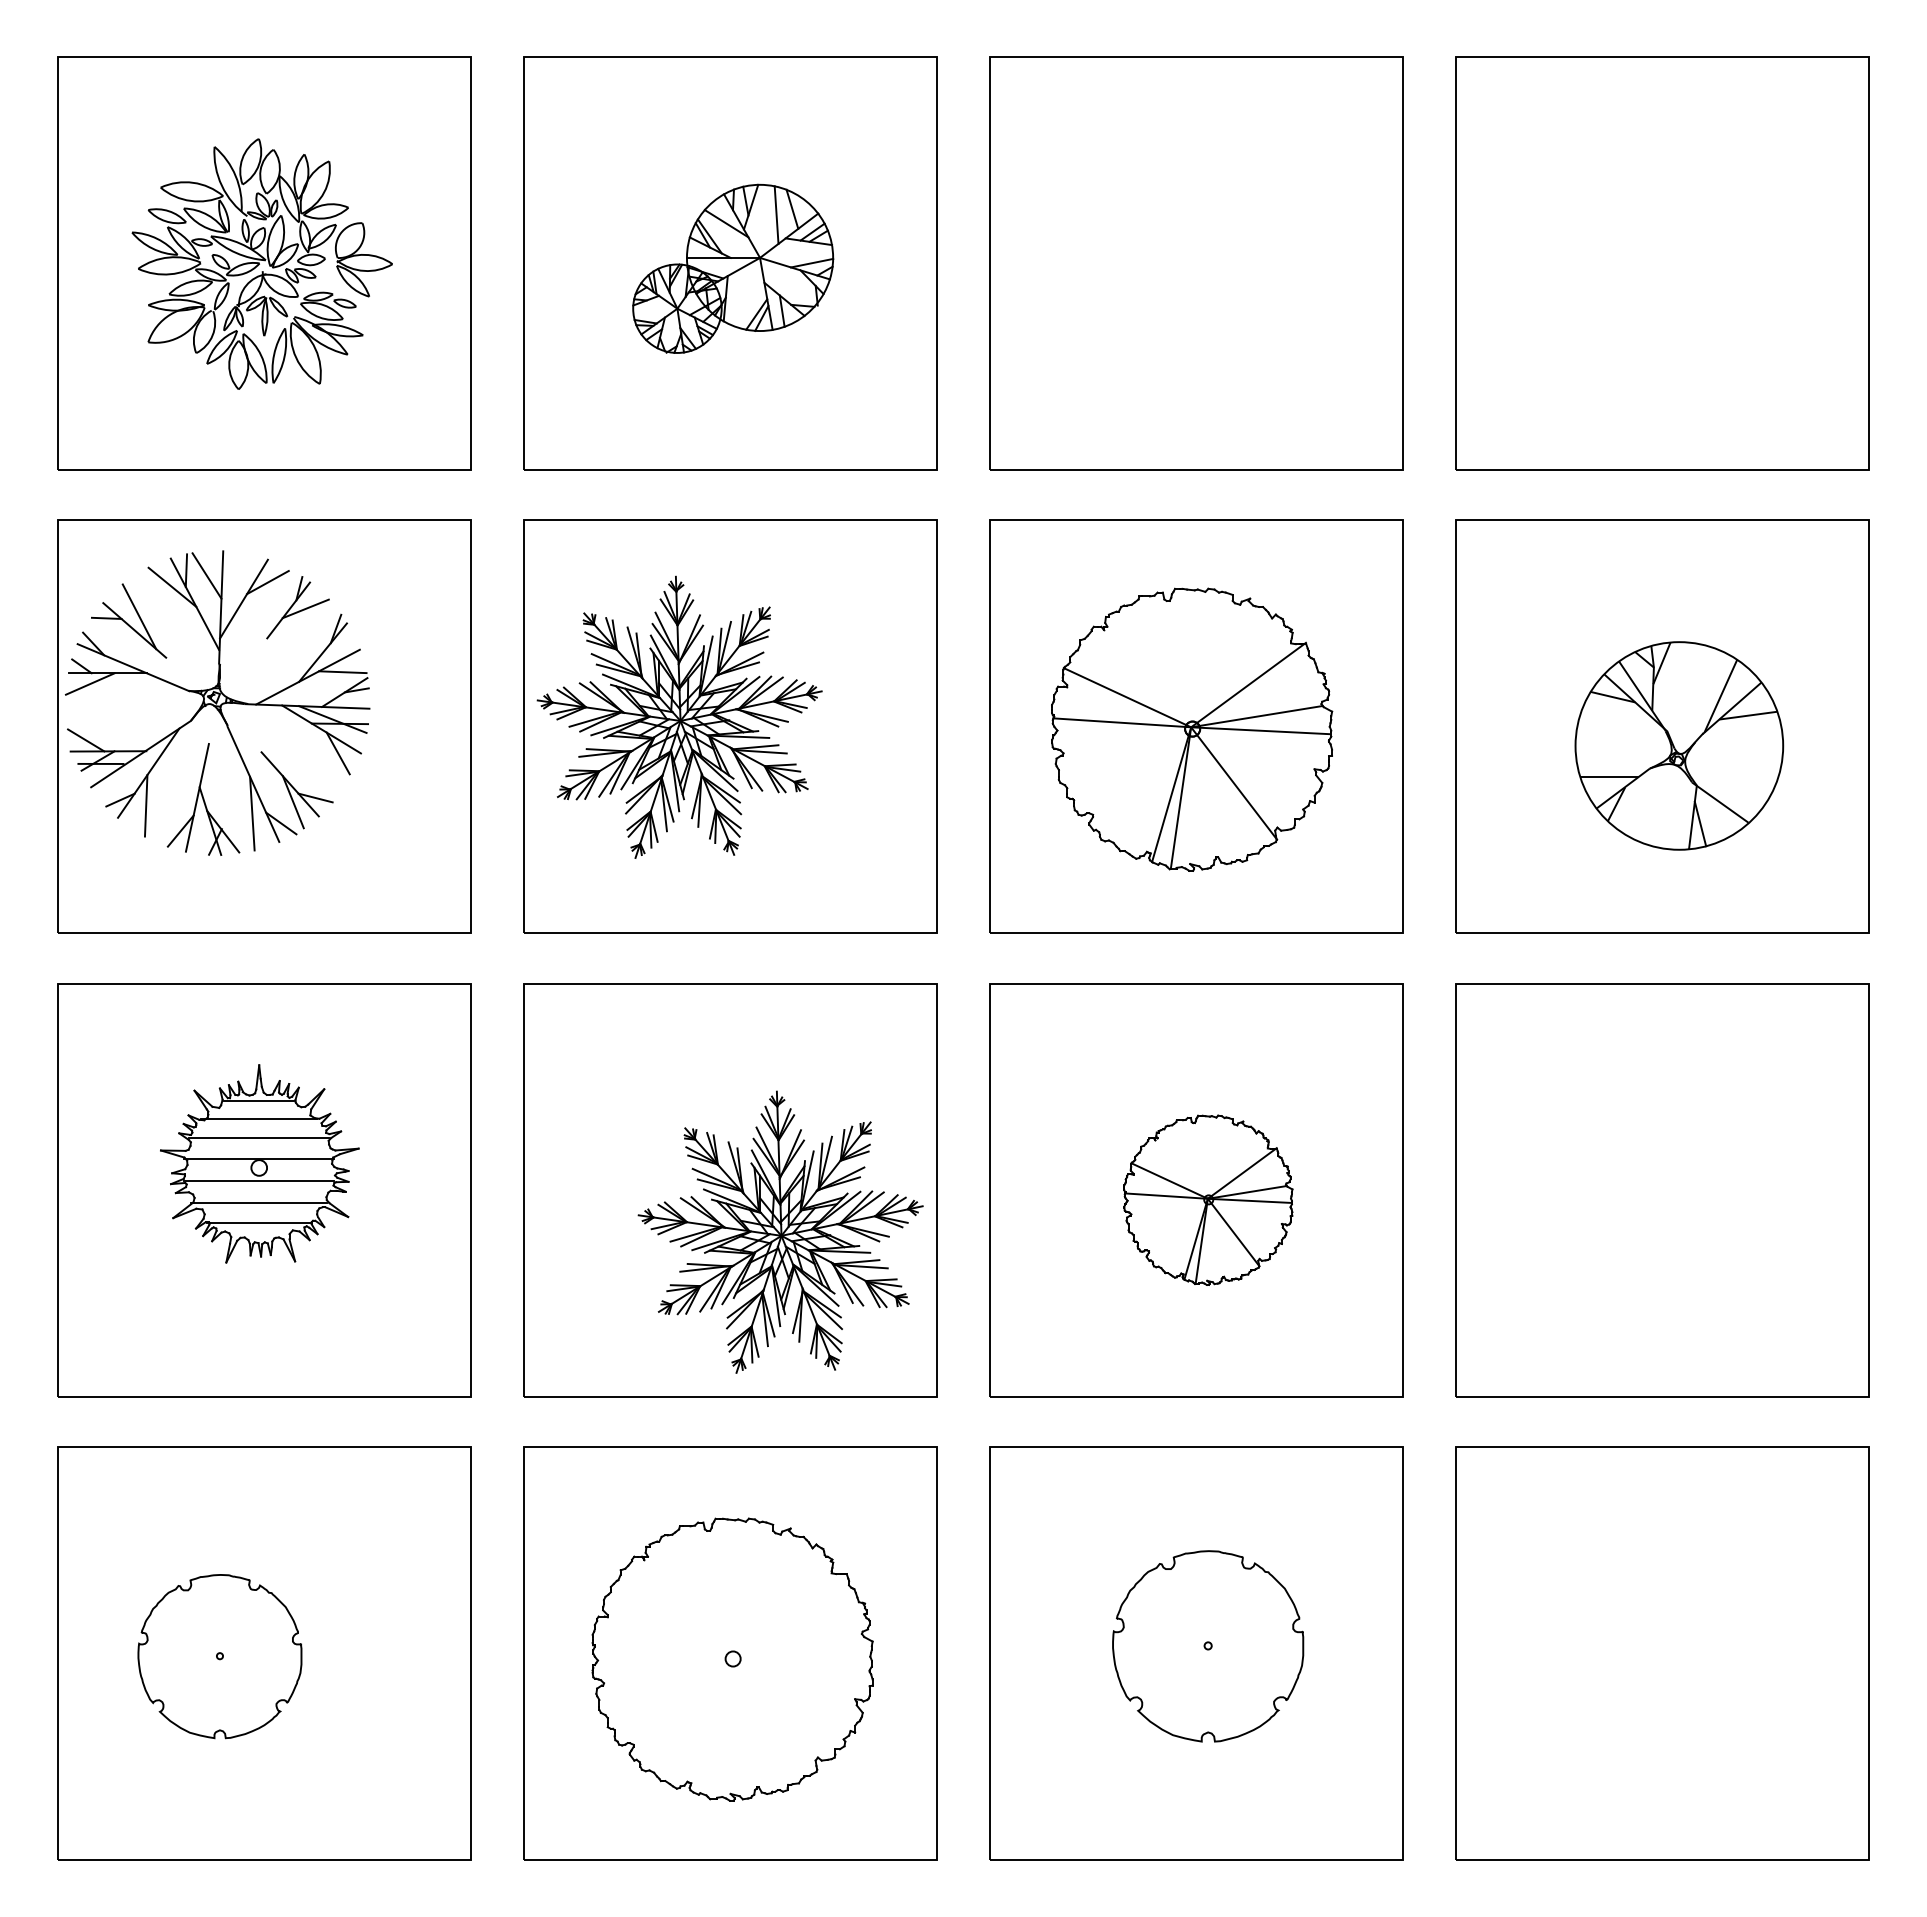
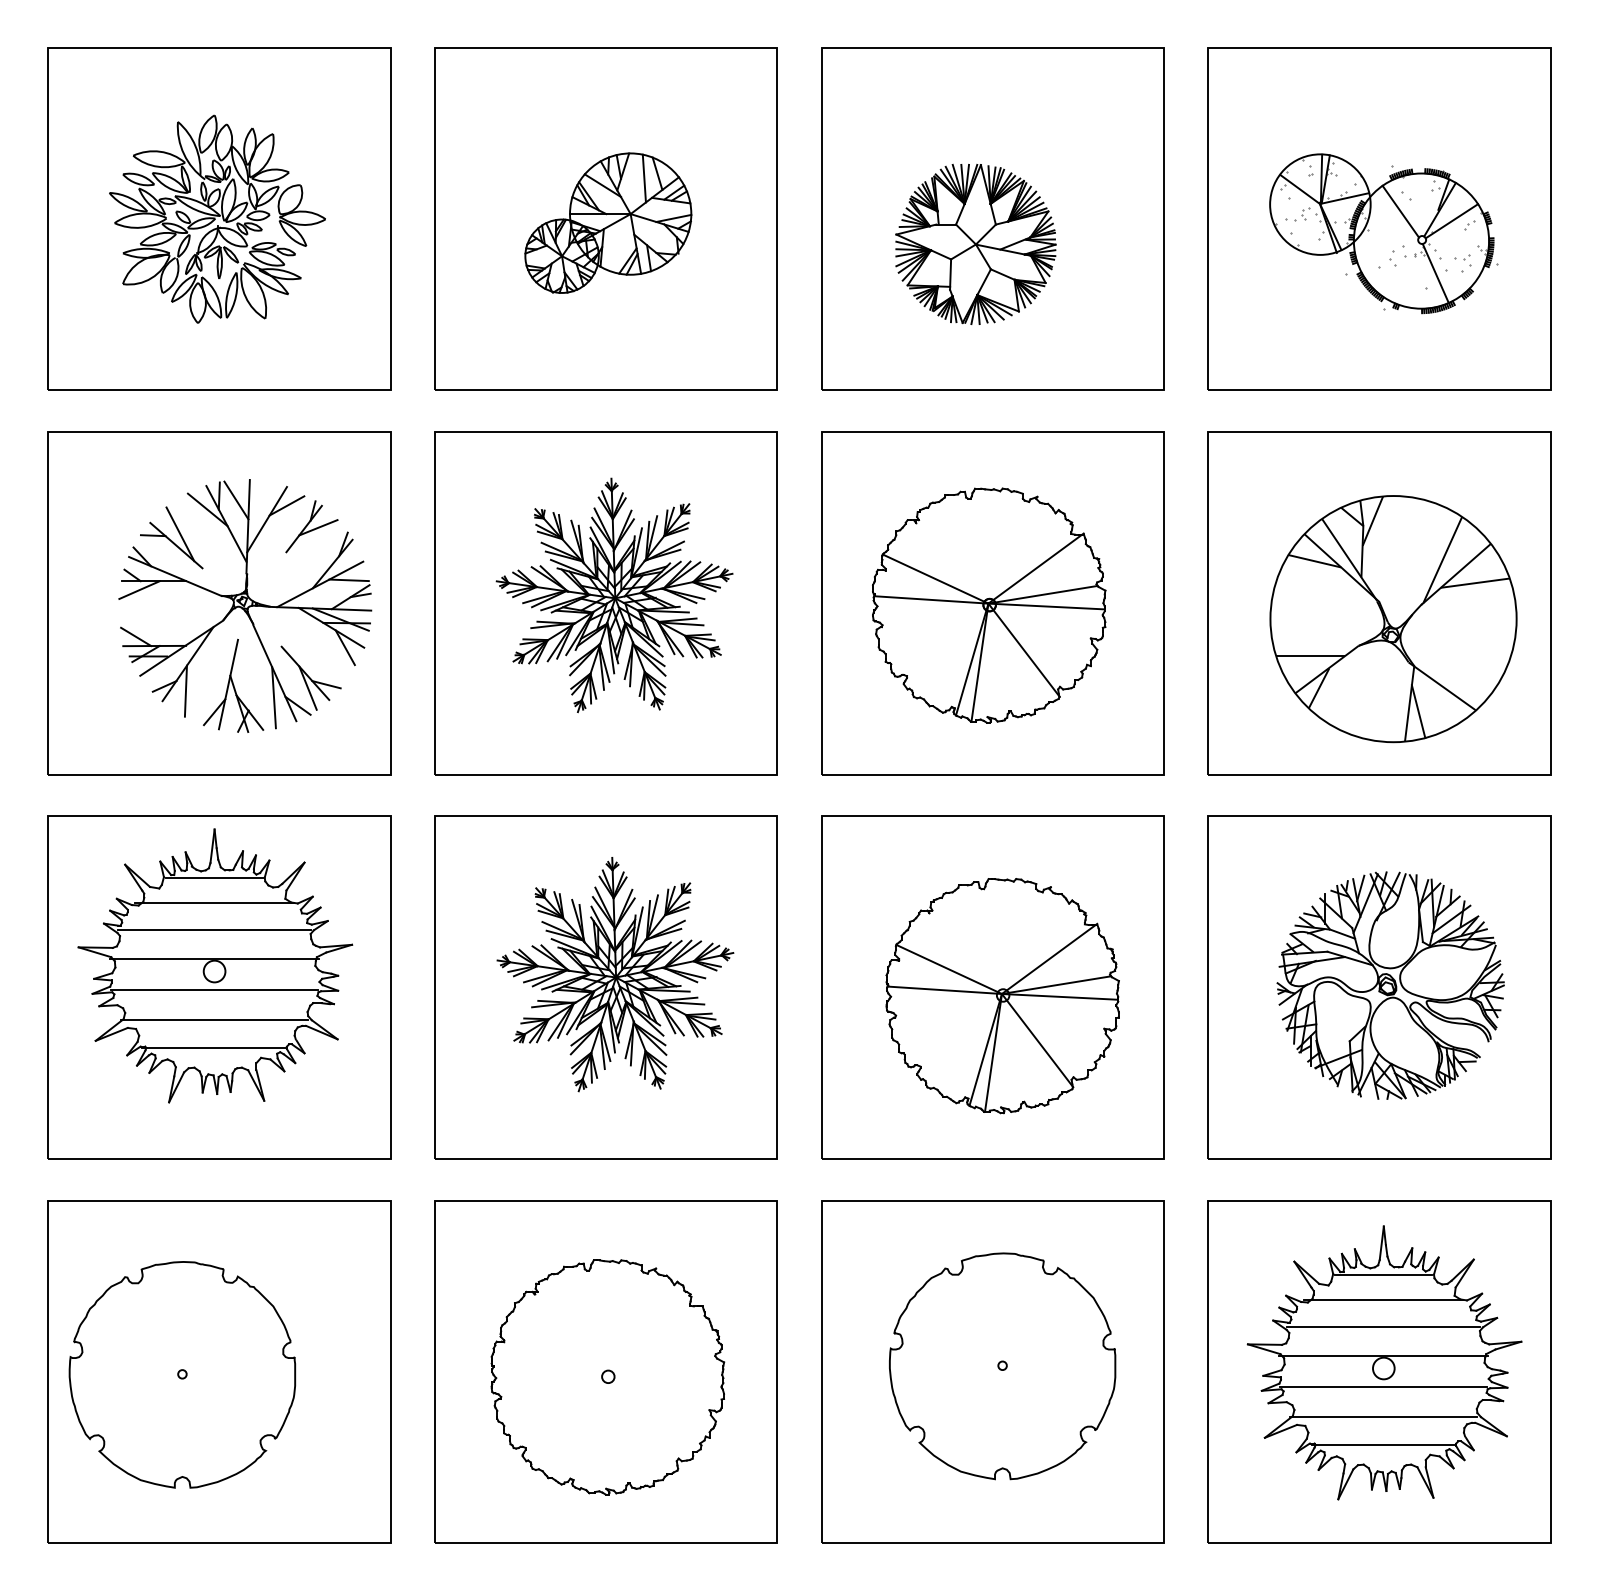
part: (1666, 281) -> (1382, 233), added
part: (1175, 294) -> (975, 244), added
part: (217, 702) -> (245, 605), moved
part: (679, 716) -> (614, 594), moved
part: (1679, 745) -> (1393, 618), size x1.43
part: (259, 1163) -> (215, 965), size x1.67
part: (1675, 1187) -> (1390, 985), added
part: (1208, 1200) -> (1002, 996), size x1.67
part: (780, 1231) -> (615, 973), moved
part: (1668, 1641) -> (1384, 1362), added
part: (1207, 1646) -> (1001, 1366), size x1.43
part: (219, 1656) -> (182, 1374), size x1.67

